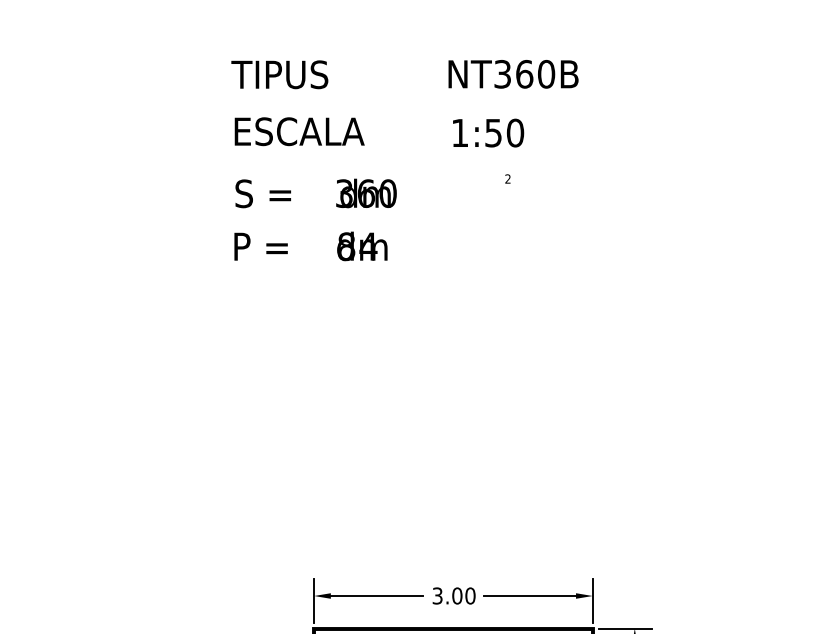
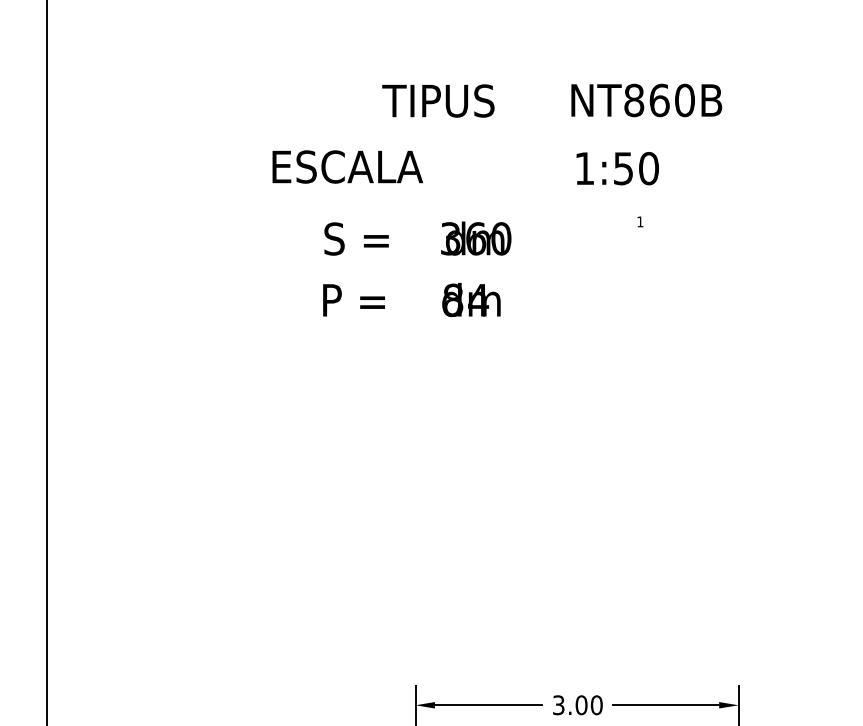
text: (279, 74) -> (438, 100), moved
text: (502, 74) -> (633, 100), NT360B -> NT860B
text: (299, 131) -> (347, 166), moved
text: (507, 178) -> (639, 221), 2 -> 1

